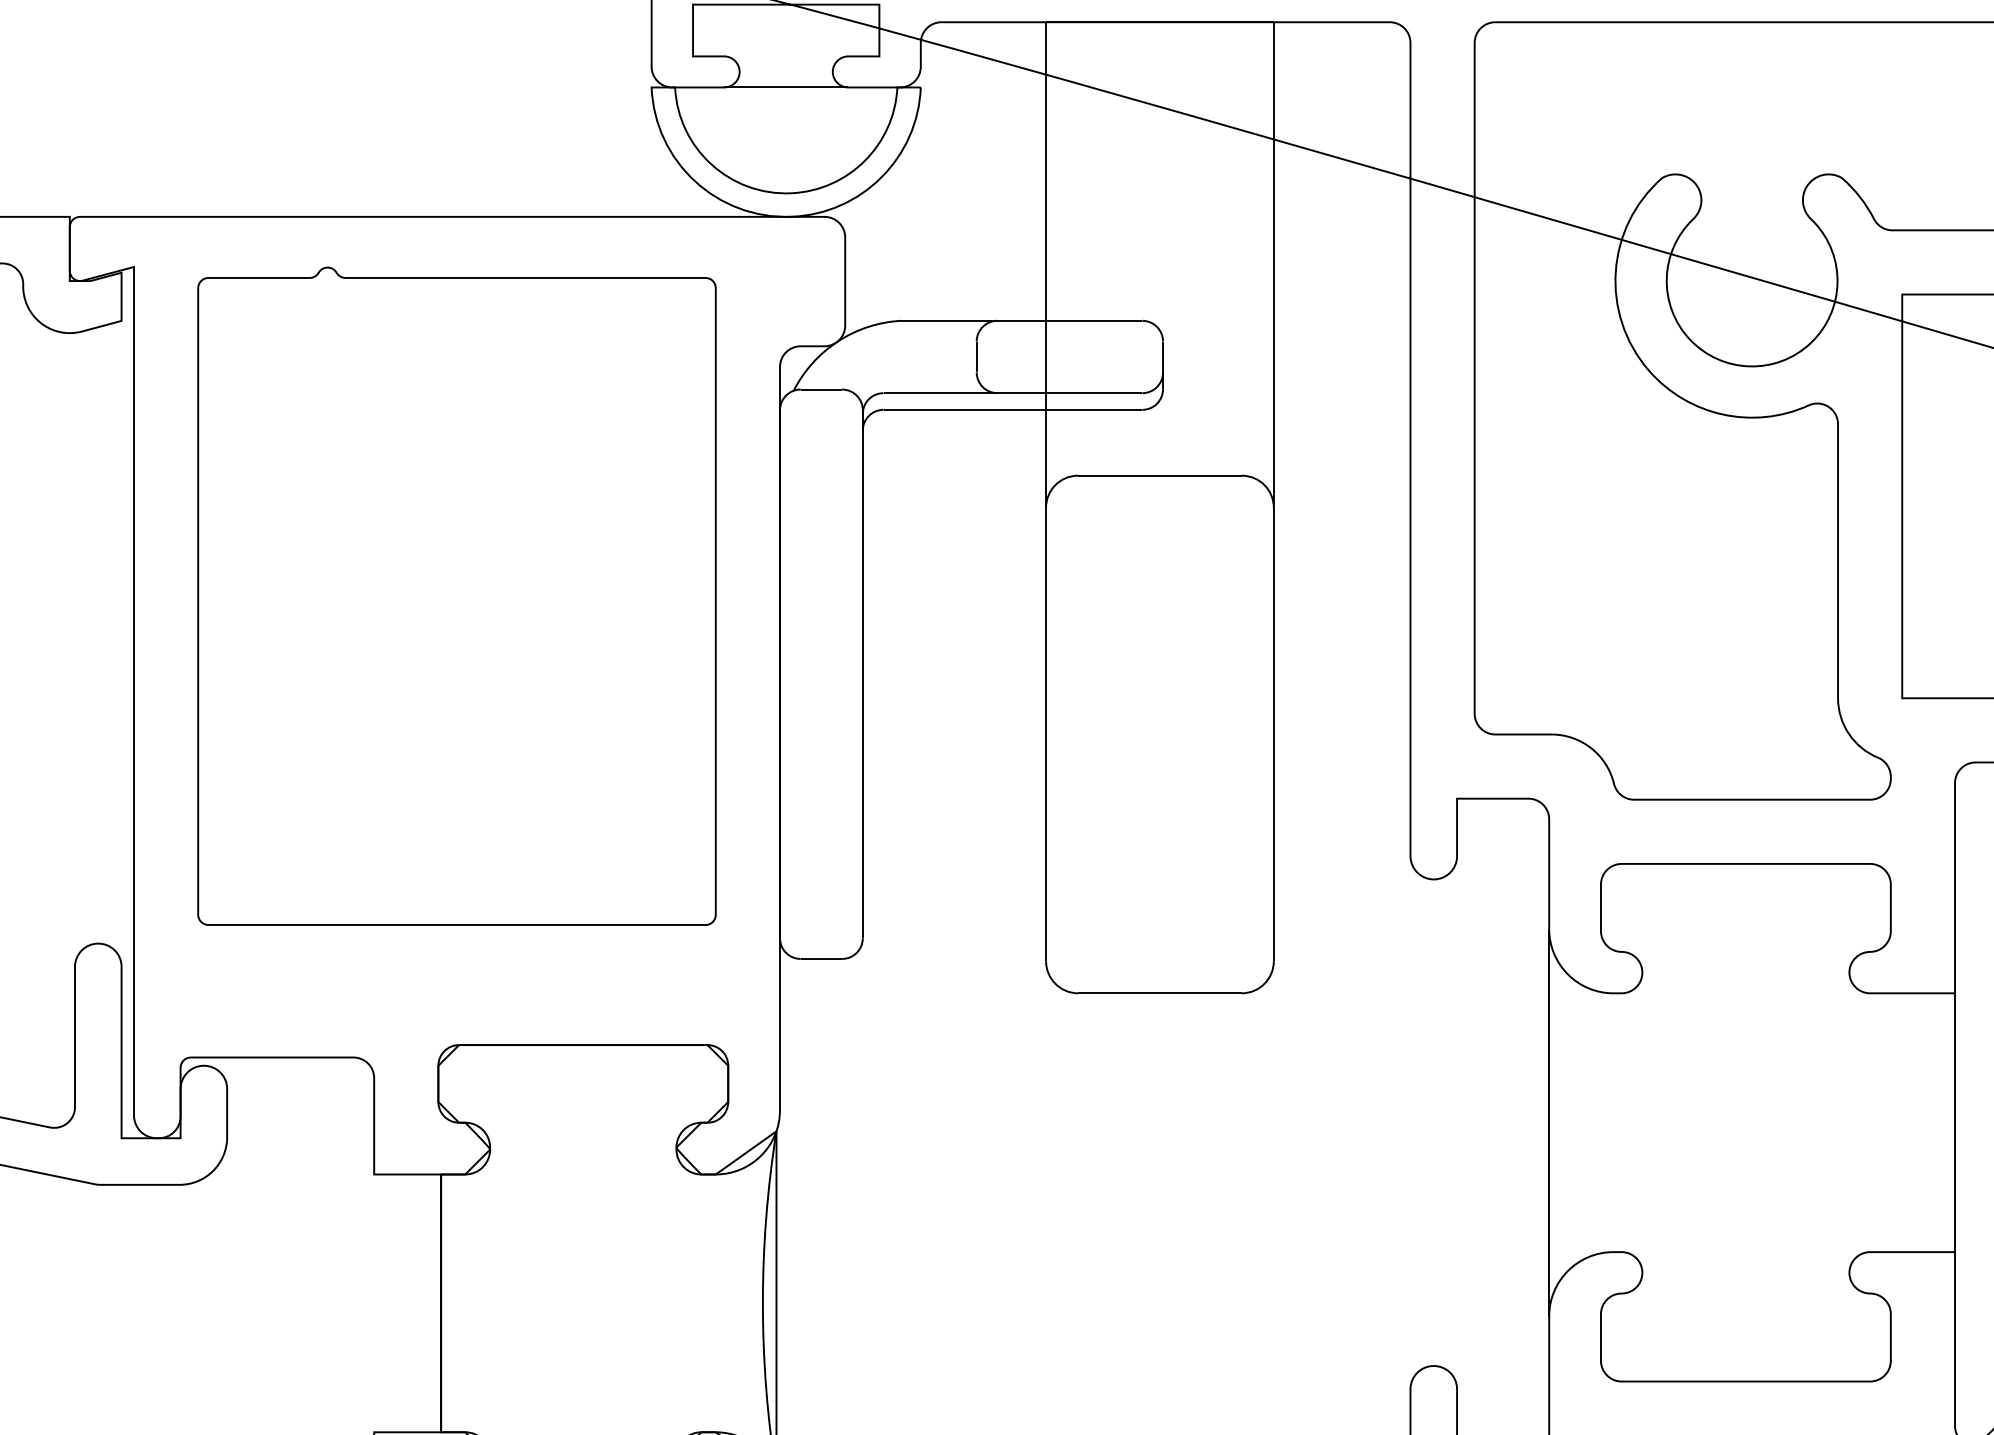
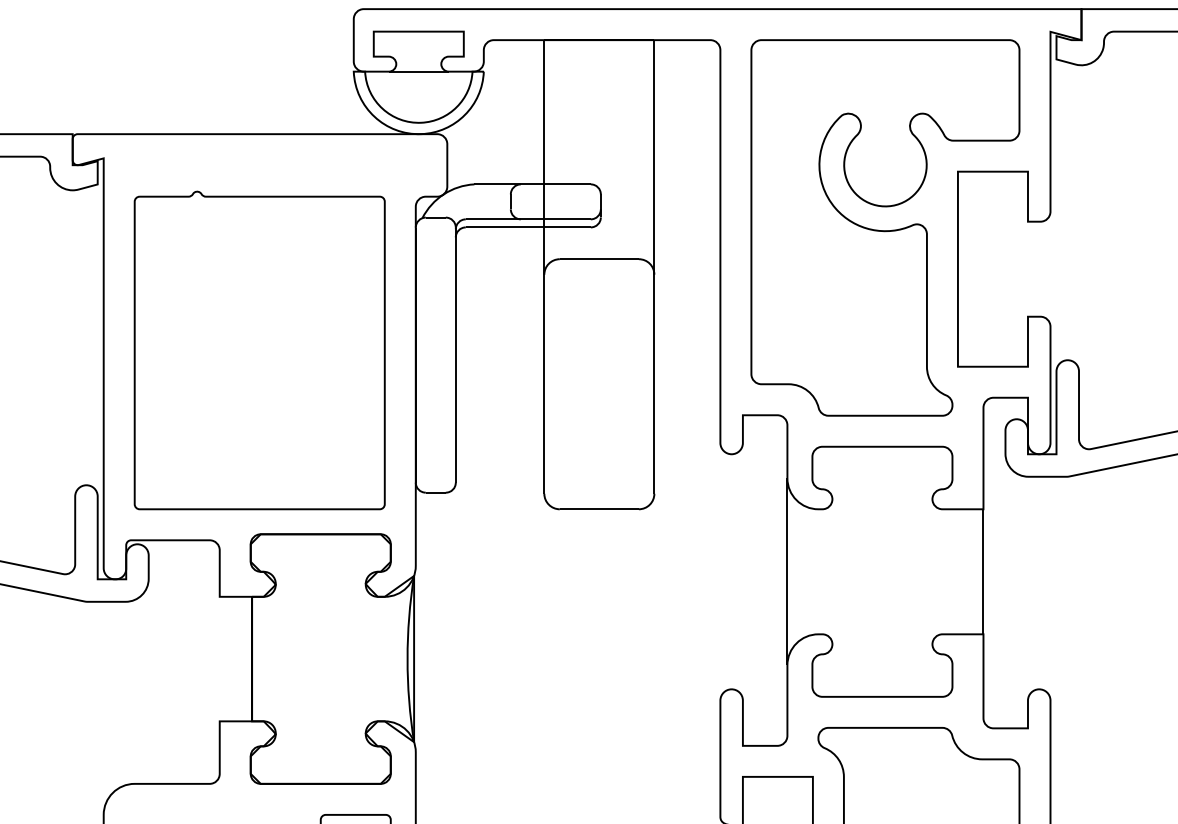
part: (456, 596) -> (259, 350), moved

